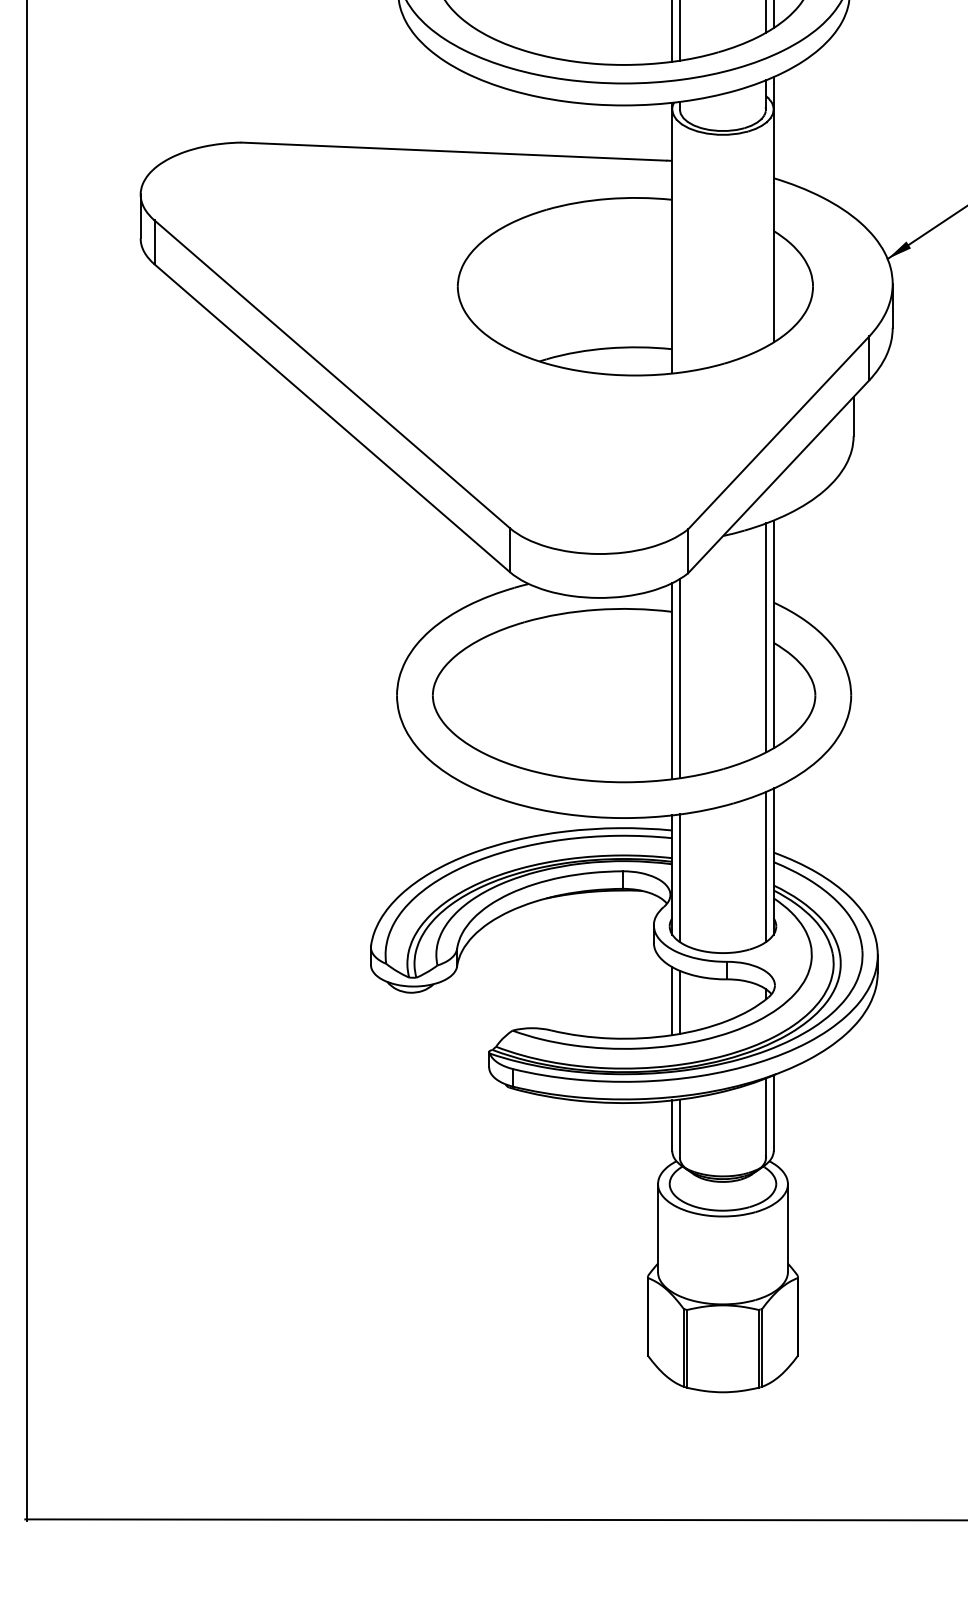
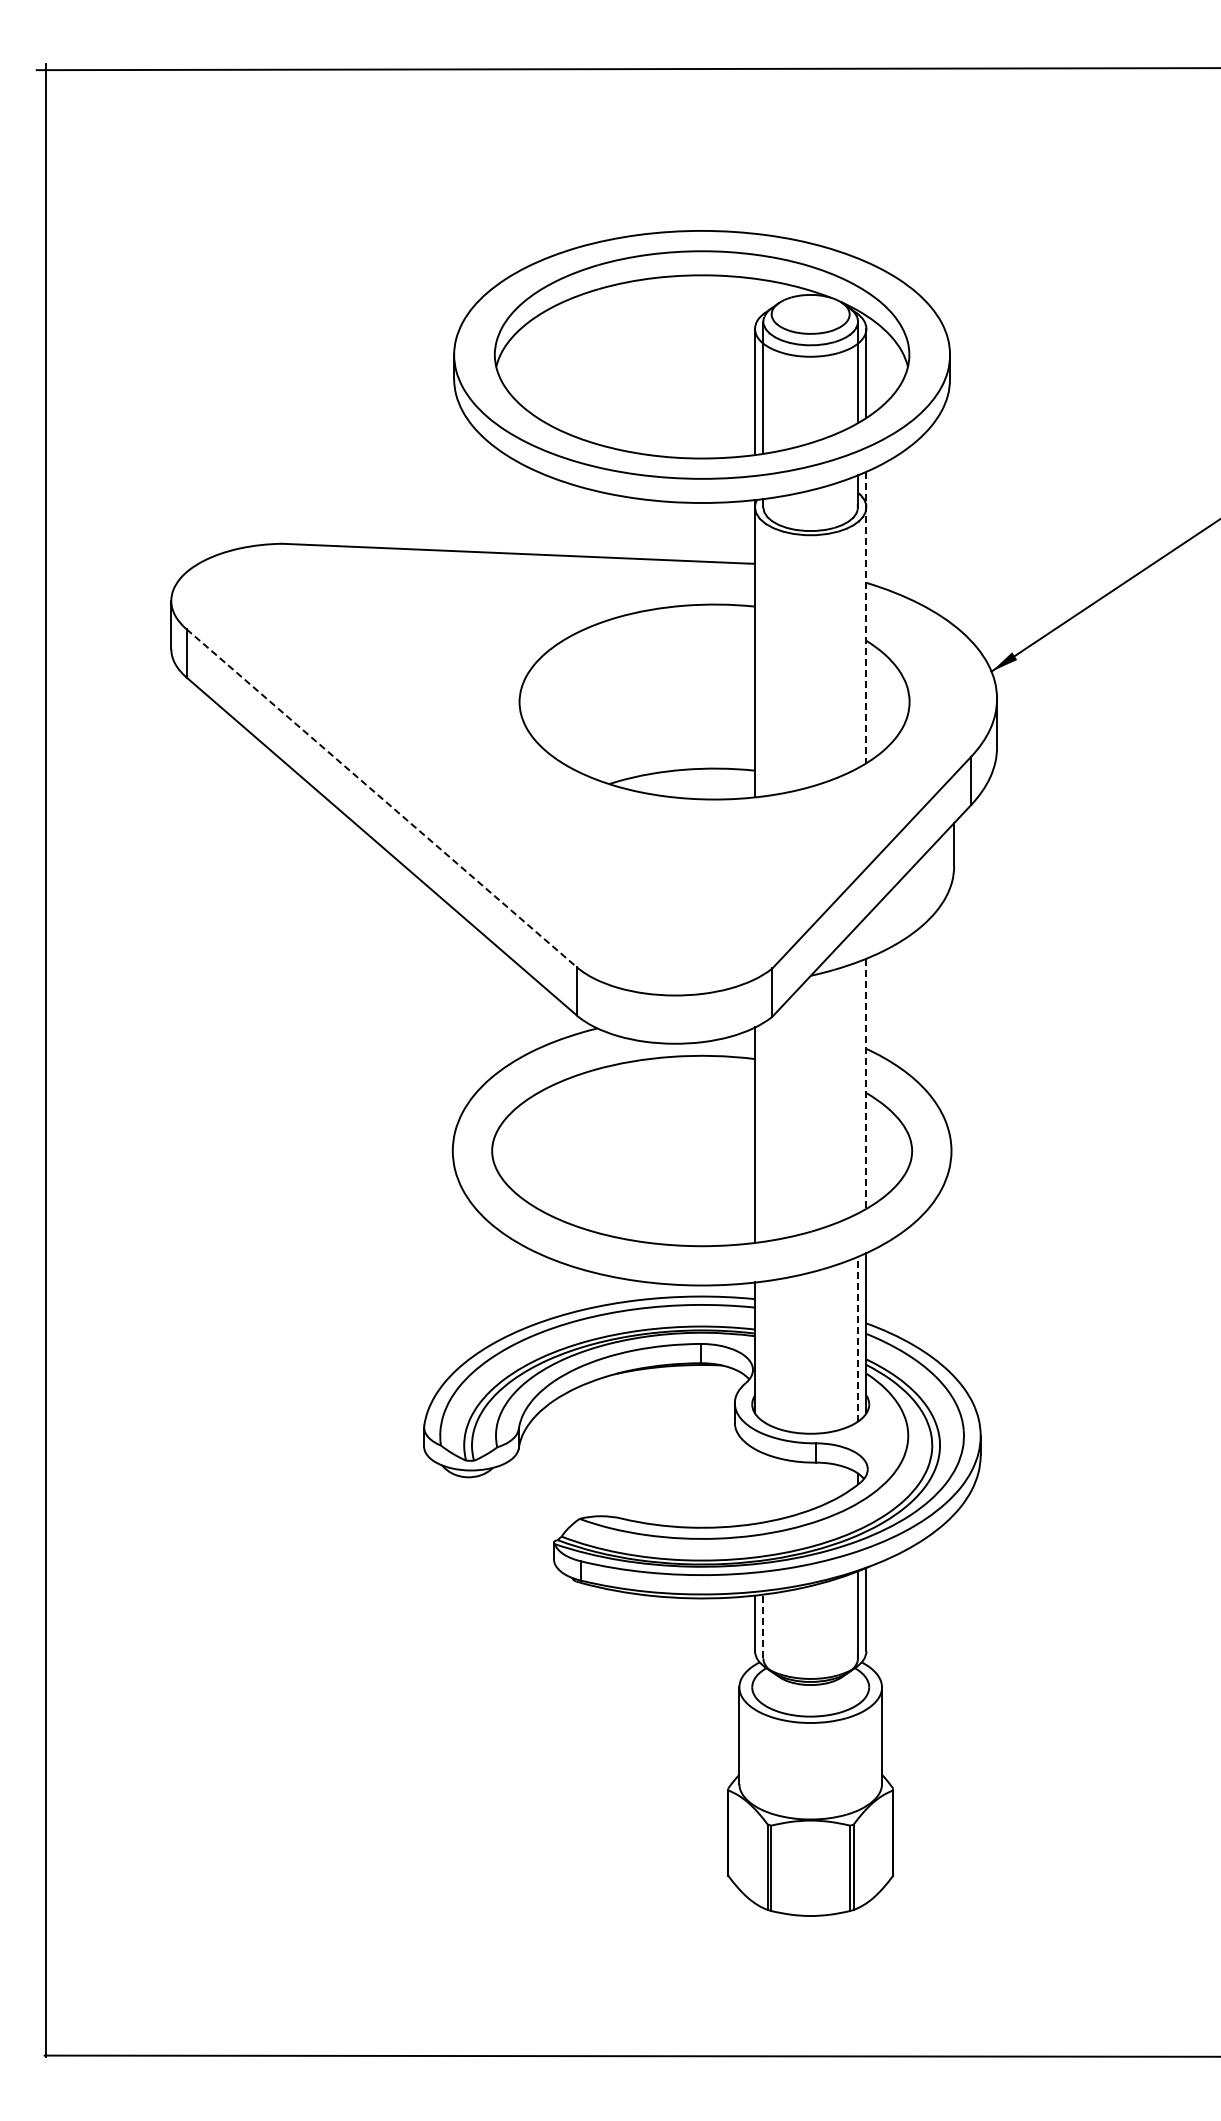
line: (773, 209) -> (866, 617), solid -> dashed
line: (332, 374) -> (381, 798), solid -> dashed
line: (773, 635) -> (866, 1084), solid -> dashed
line: (766, 637) -> (858, 1087), removed
line: (679, 677) -> (763, 1131), removed
line: (766, 866) -> (858, 1338), solid -> dashed
line: (679, 878) -> (763, 1351), removed
line: (672, 1001) -> (755, 1486), removed
line: (679, 1002) -> (763, 1487), removed
line: (679, 1128) -> (763, 1626), solid -> dashed

